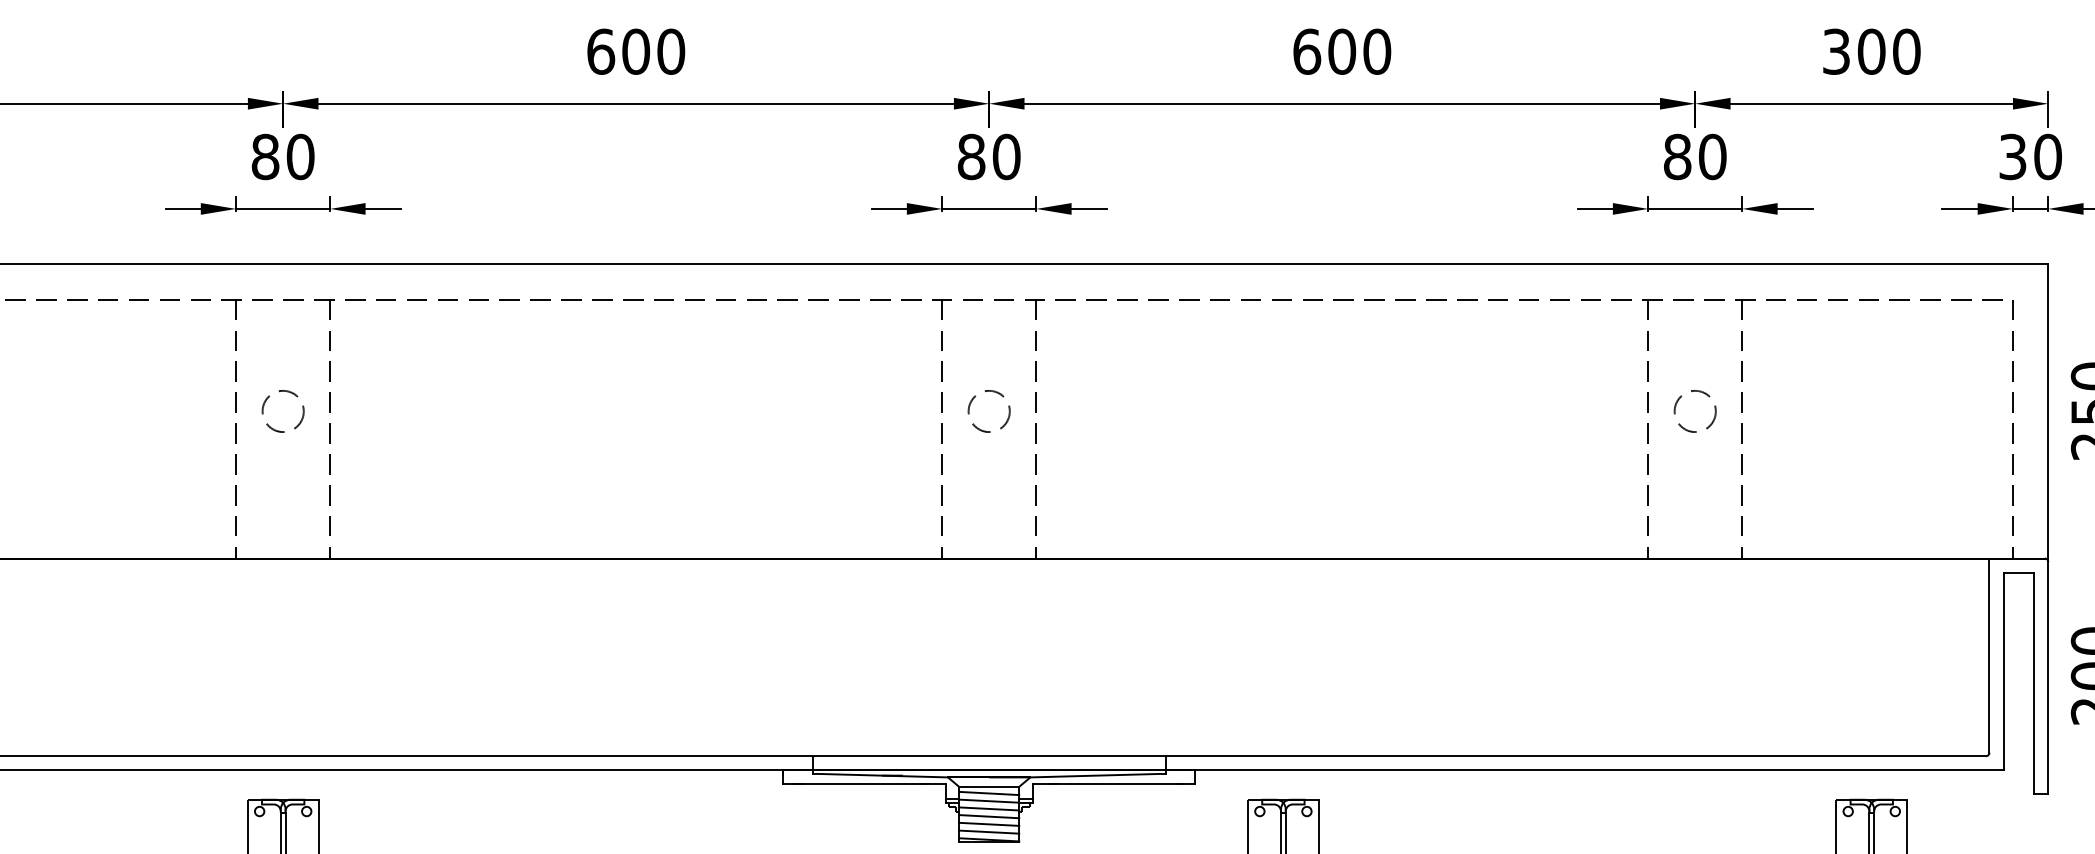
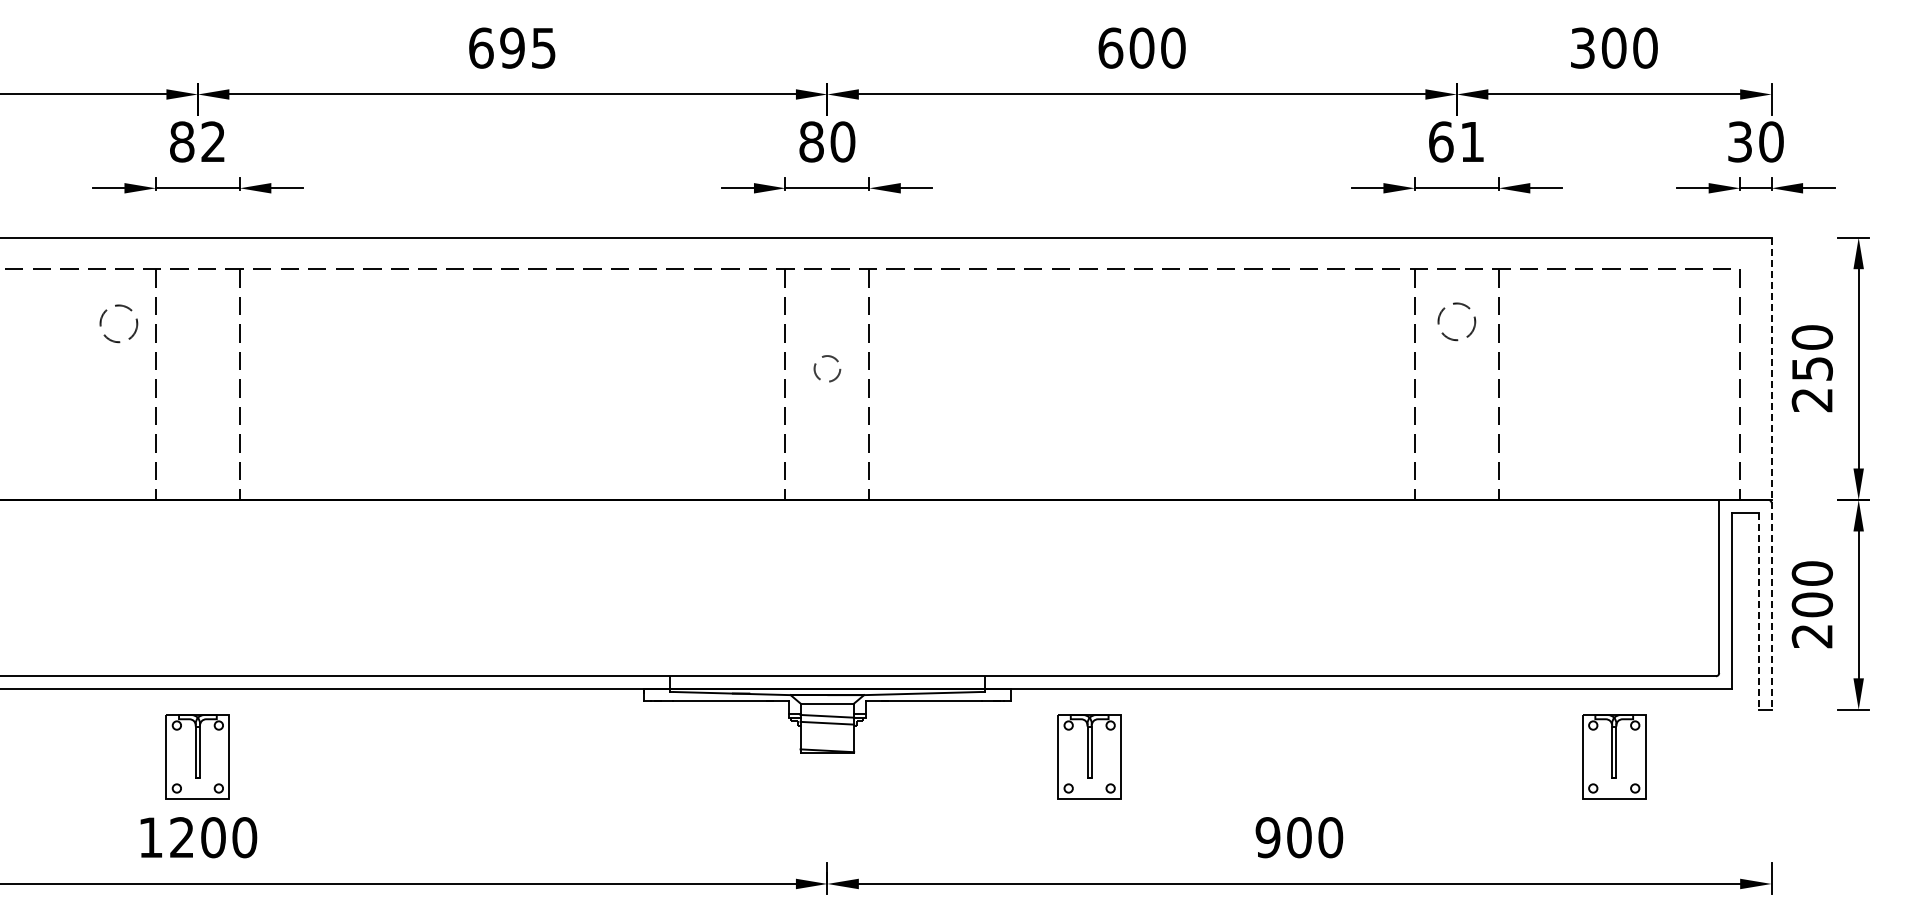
text: (653, 51) -> (528, 47), 600 -> 695
text: (300, 156) -> (213, 141), 80 -> 82
text: (1694, 156) -> (1456, 141), 80 -> 61
circle: (282, 411) -> (118, 323), moved
circle: (989, 411) -> (827, 368), size x0.7
circle: (1694, 411) -> (1456, 321), moved
line: (2048, 529) -> (1771, 474), solid -> dashed
line: (2034, 683) -> (1759, 611), solid -> dashed
line: (989, 793) -> (827, 709), removed
line: (989, 815) -> (827, 729), removed
line: (989, 823) -> (827, 736), removed
line: (989, 831) -> (827, 743), removed

